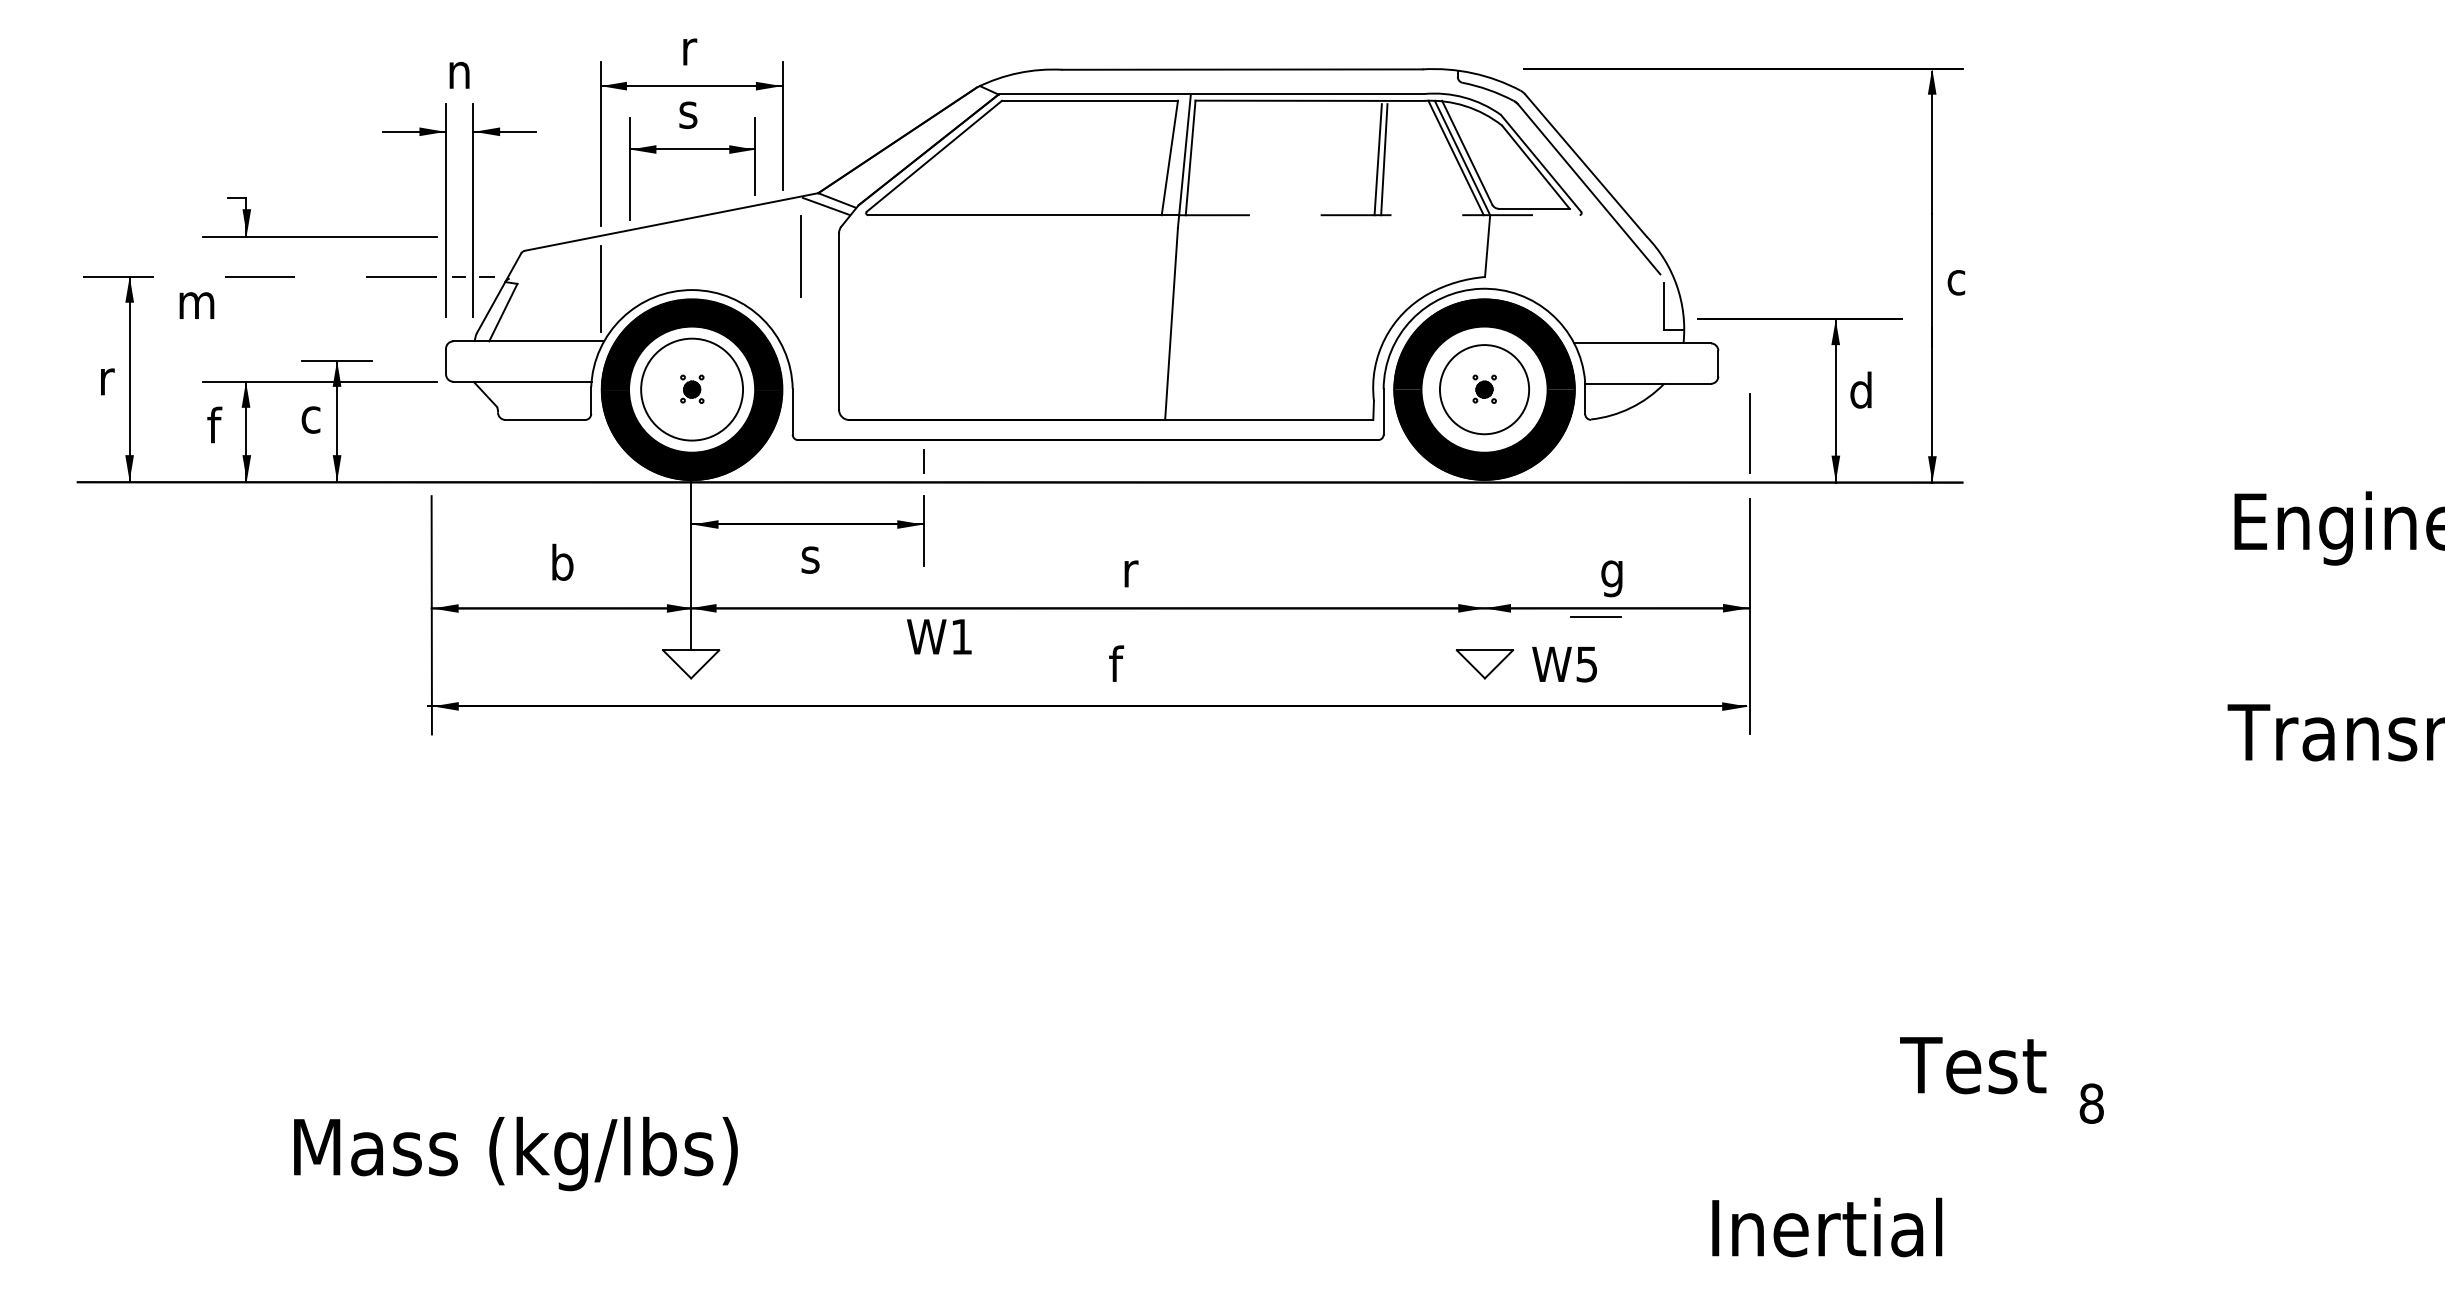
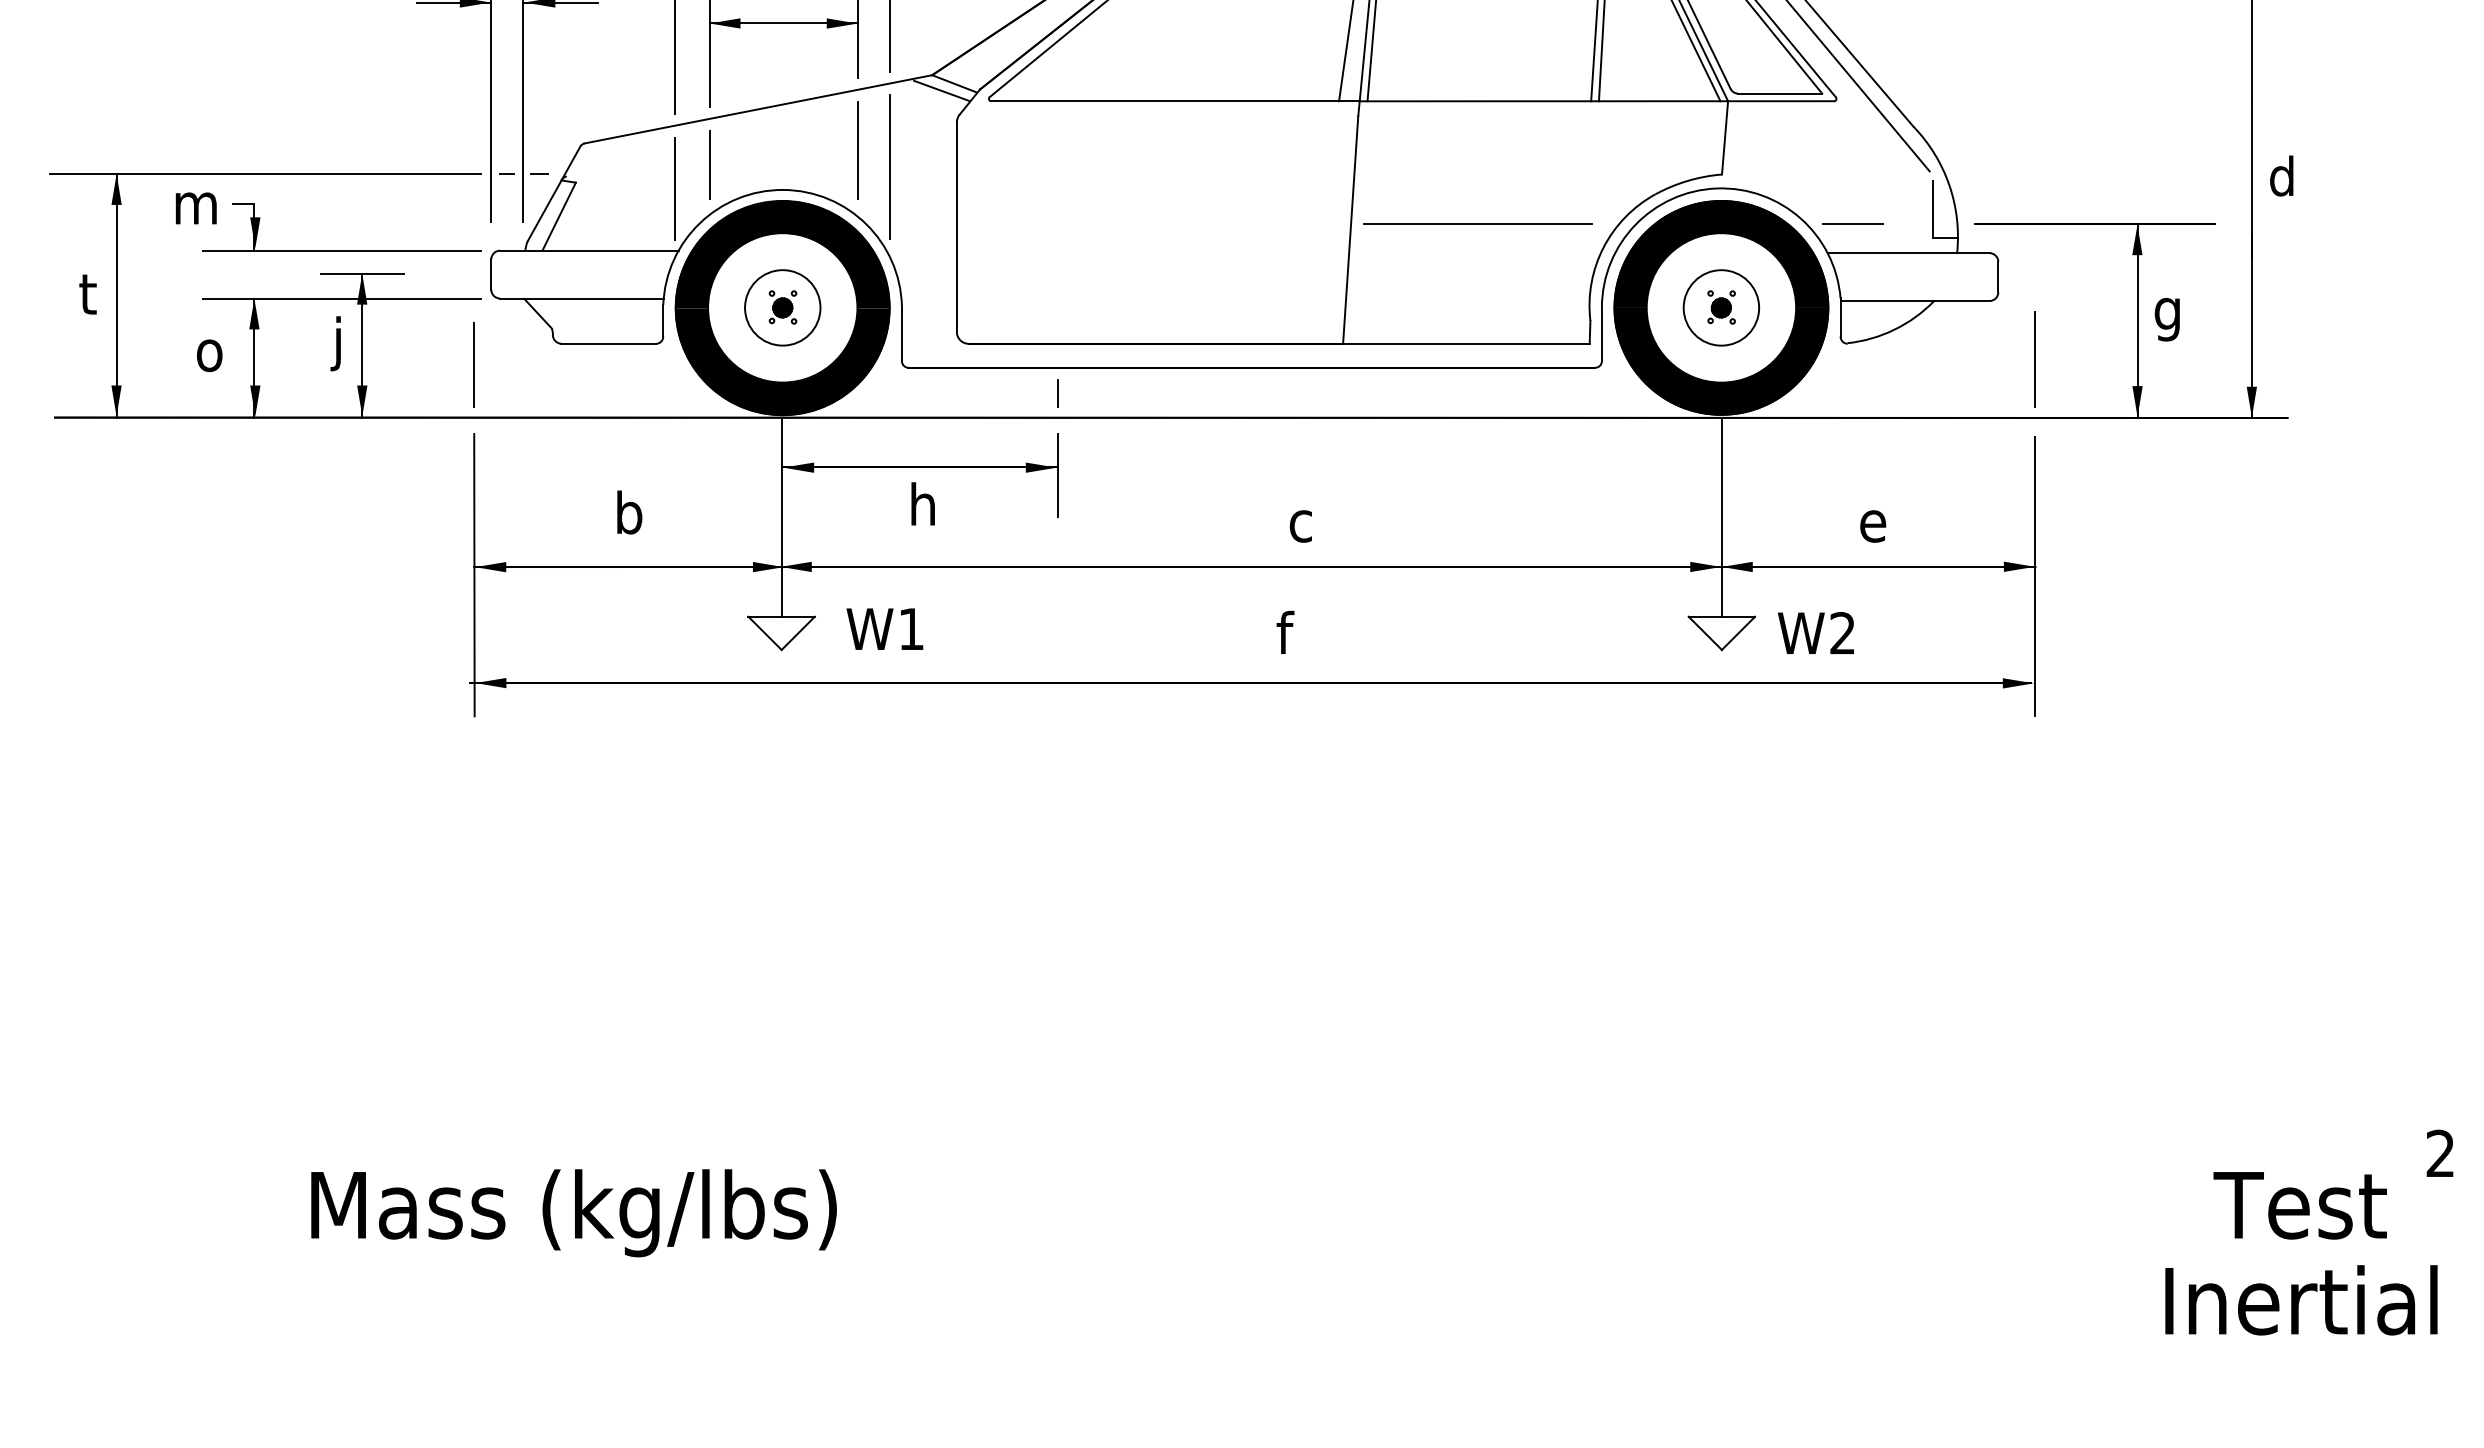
line: (1379, 215) -> (1596, 101), dashed -> solid
part: (319, 236) -> (341, 249), moved
line: (800, 256) -> (856, 150), moved
line: (630, 269) -> (709, 165), added
line: (782, 270) -> (889, 166), added
line: (255, 276) -> (265, 173), dashed -> solid
text: (1957, 278) -> (2281, 176), c -> d
line: (1278, 318) -> (1477, 223), added
text: (106, 378) -> (89, 294), r -> t
circle: (691, 389) -> (782, 307), size x0.62
circle: (1484, 389) -> (1721, 307), size x0.71
text: (1860, 394) -> (2166, 313), d -> g
text: (310, 419) -> (330, 343), c -> j
text: (209, 424) -> (211, 349), f -> o
line: (431, 437) -> (474, 364), added
text: (810, 554) -> (923, 503), s -> h
line: (1484, 566) -> (1721, 517), added
text: (1129, 573) -> (1300, 525), r -> c
text: (1612, 578) -> (1872, 531), g -> e
line: (1595, 616) -> (1852, 223), moved
text: (939, 636) -> (885, 628), moved
text: (1586, 664) -> (1842, 633), W5 -> W2
text: (1973, 1065) -> (2300, 1205), moved
text: (2091, 1103) -> (2440, 1153), 8 -> 2
text: (1827, 1227) -> (2301, 1300), moved

